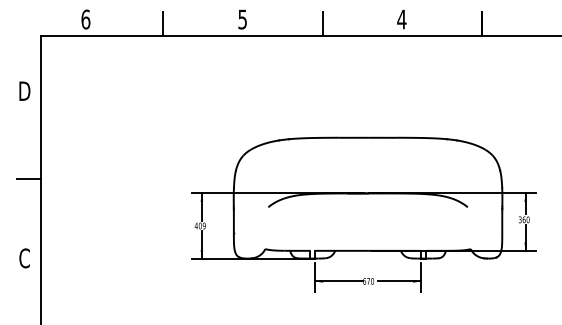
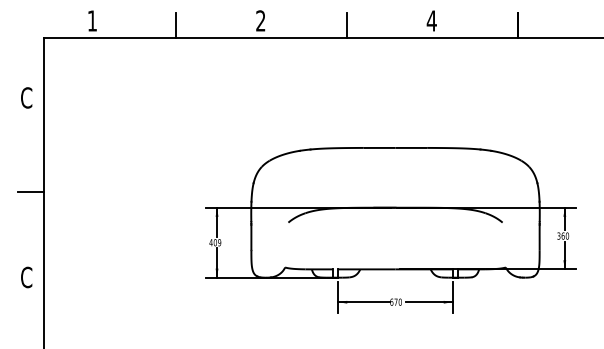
text: (85, 19) -> (92, 20), 6 -> 1
text: (242, 19) -> (260, 20), 5 -> 2
text: (24, 91) -> (26, 98), D -> C

